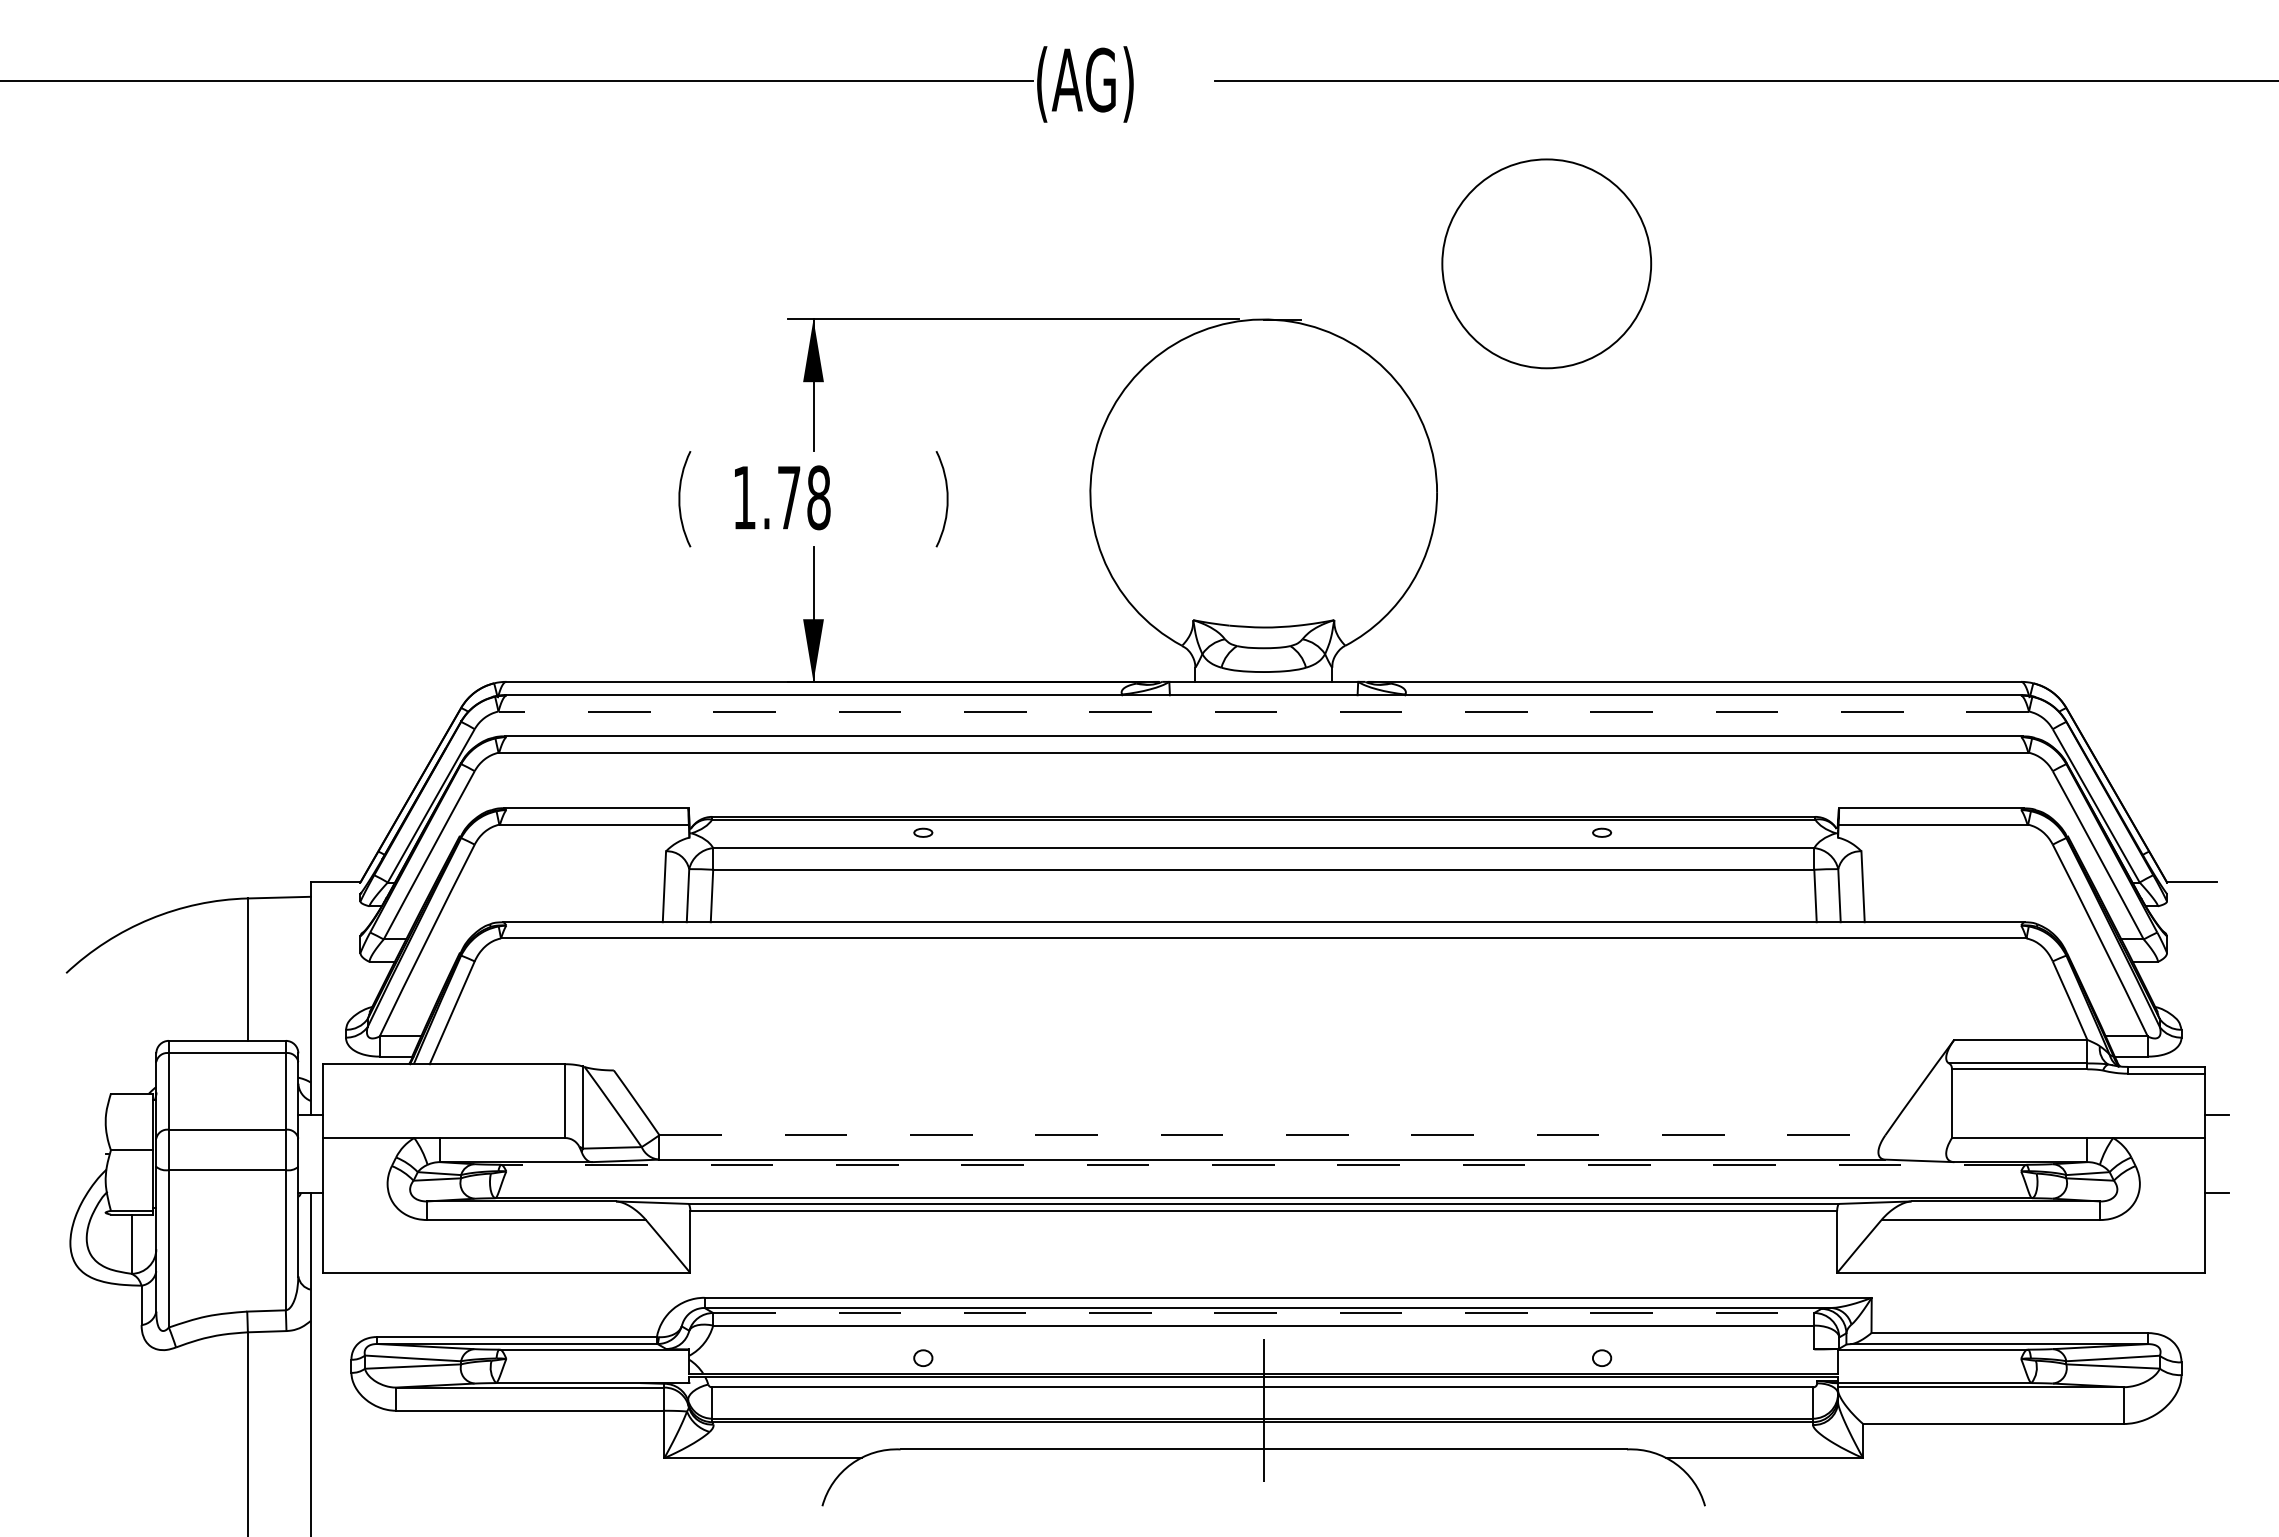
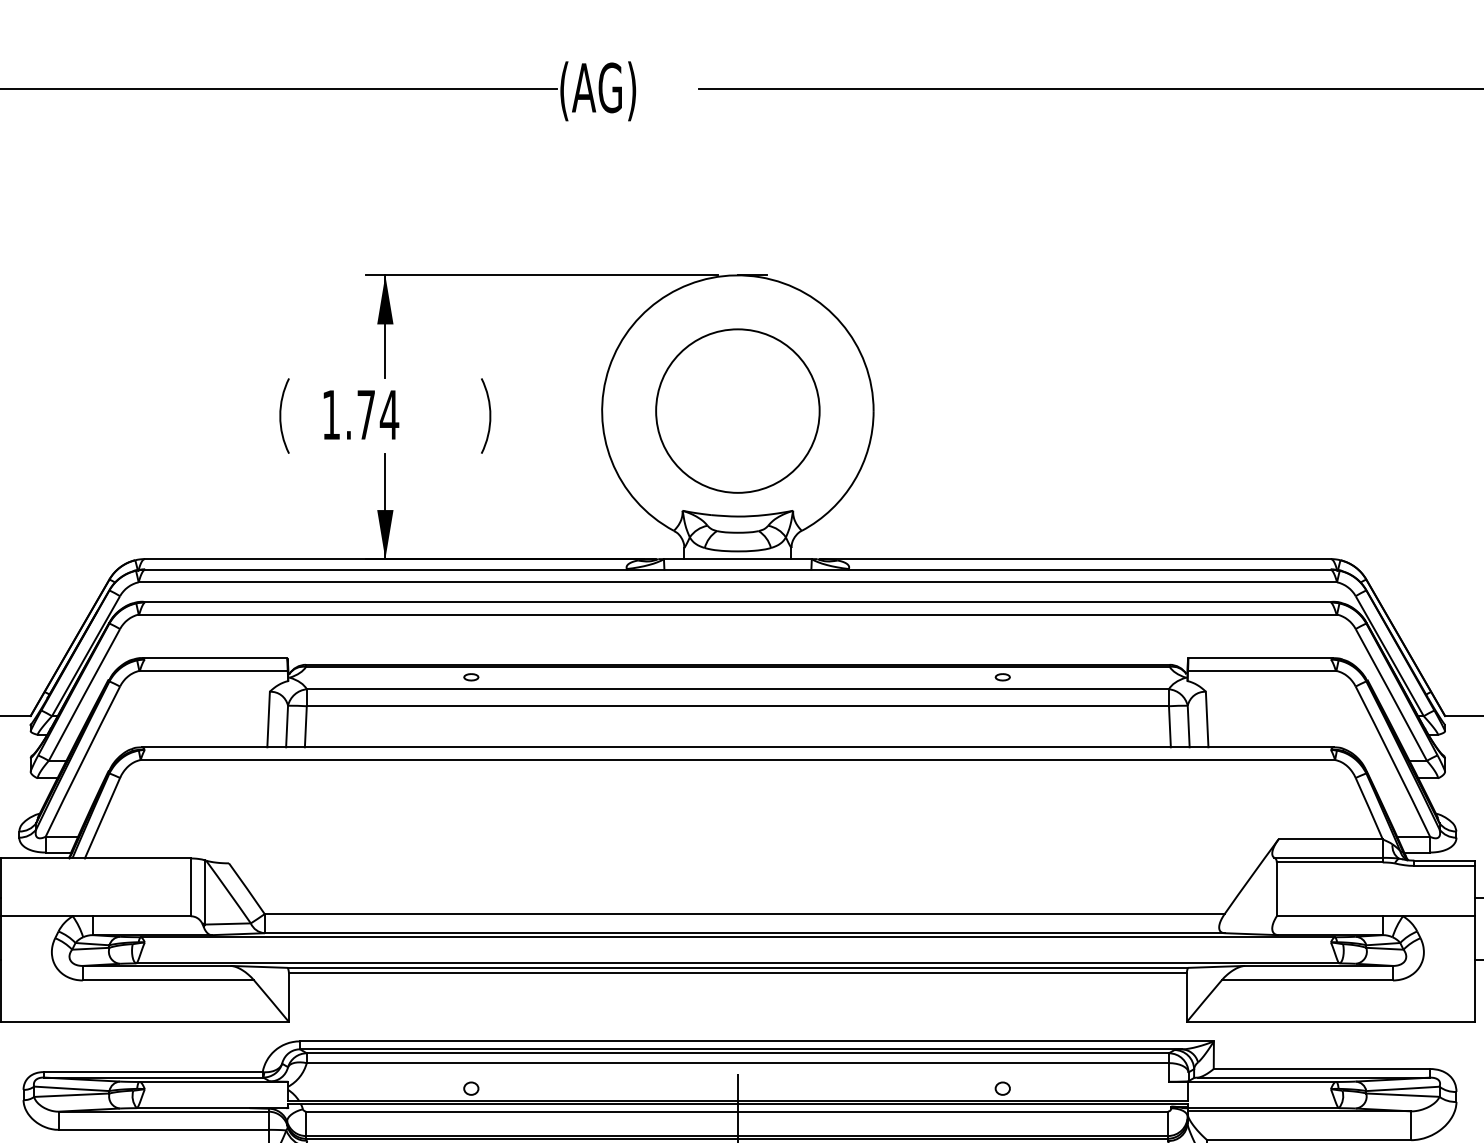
circle: (1546, 263) -> (737, 410), moved
text: (818, 497) -> (389, 414), 1.78 -> 1.74
line: (1263, 711) -> (737, 582), dashed -> solid
line: (1272, 1135) -> (744, 914), dashed -> solid
line: (1263, 1164) -> (737, 937), dashed -> solid
line: (1263, 1313) -> (737, 1053), dashed -> solid

